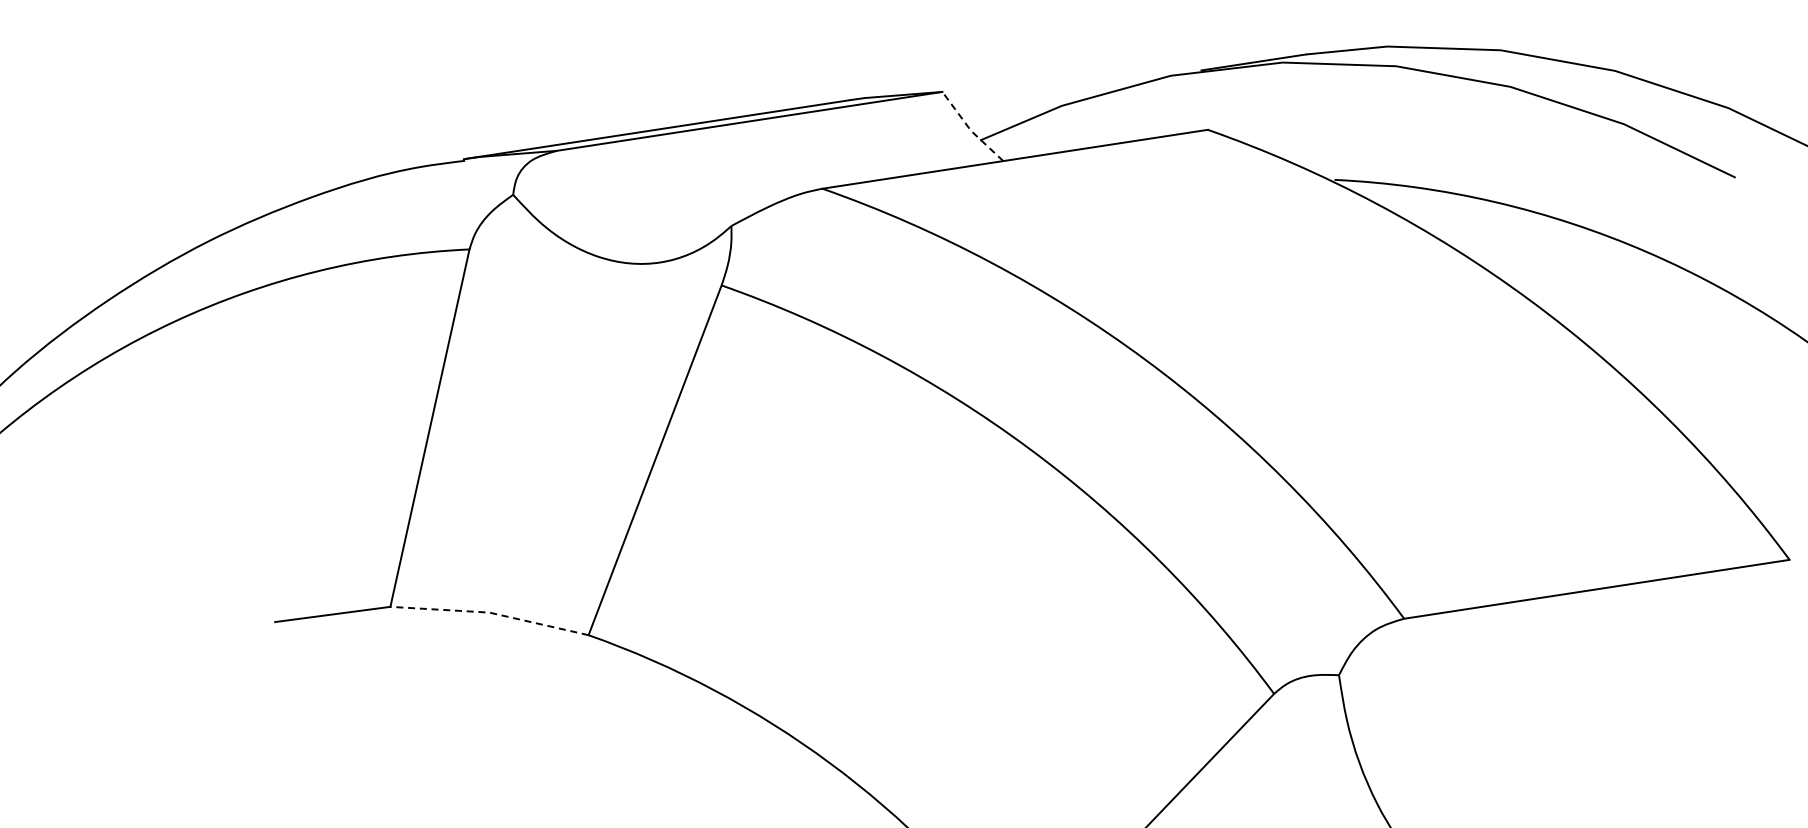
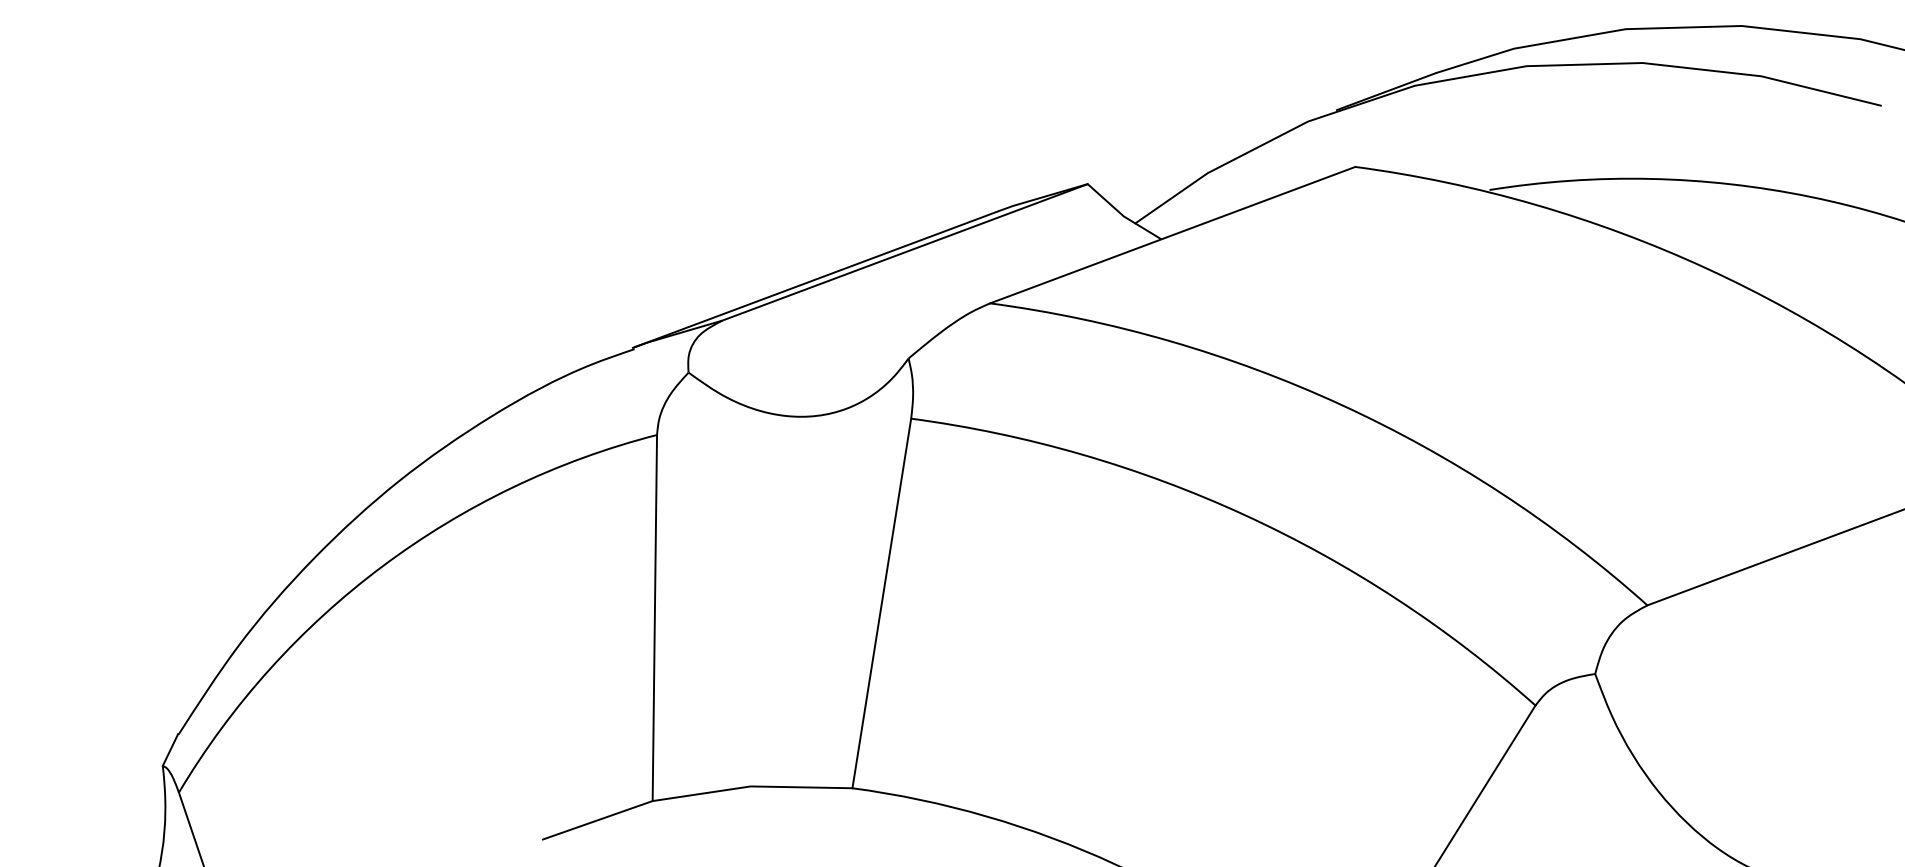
line: (970, 129) -> (1122, 215), dashed -> solid
line: (489, 612) -> (750, 786), dashed -> solid

